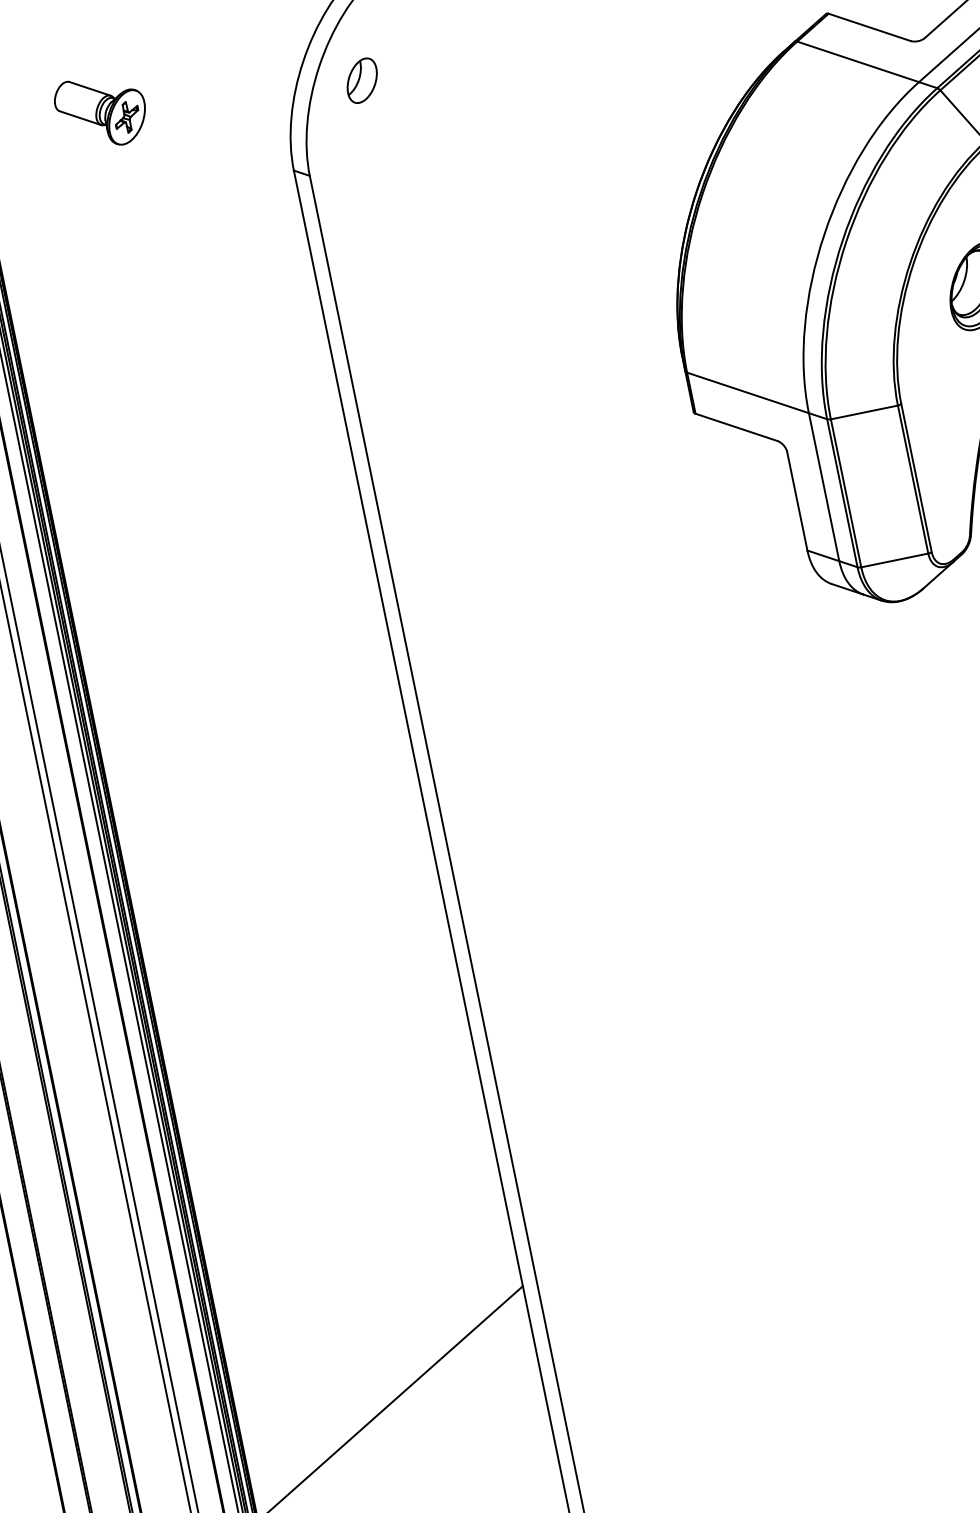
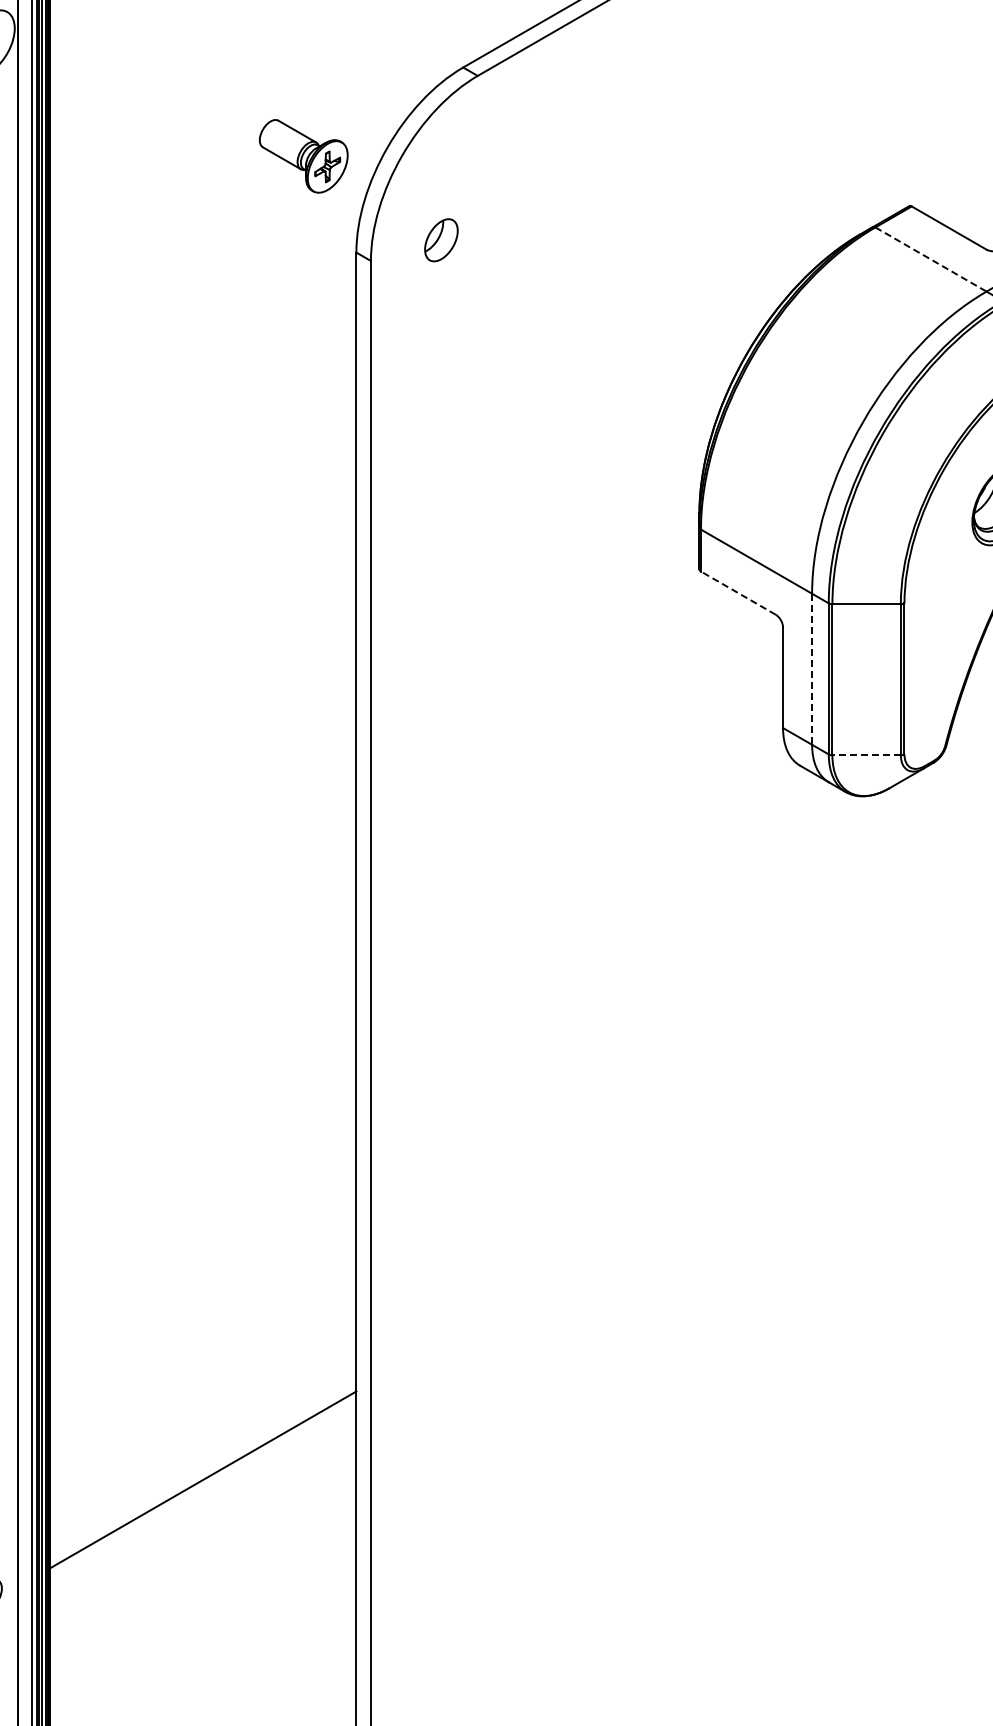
line: (858, 61) -> (931, 259), solid -> dashed
part: (362, 80) -> (441, 240), moved
part: (101, 112) -> (303, 156), moved
line: (735, 426) -> (737, 592), solid -> dashed
line: (824, 487) -> (812, 669), solid -> dashed
line: (894, 560) -> (866, 755), solid -> dashed

